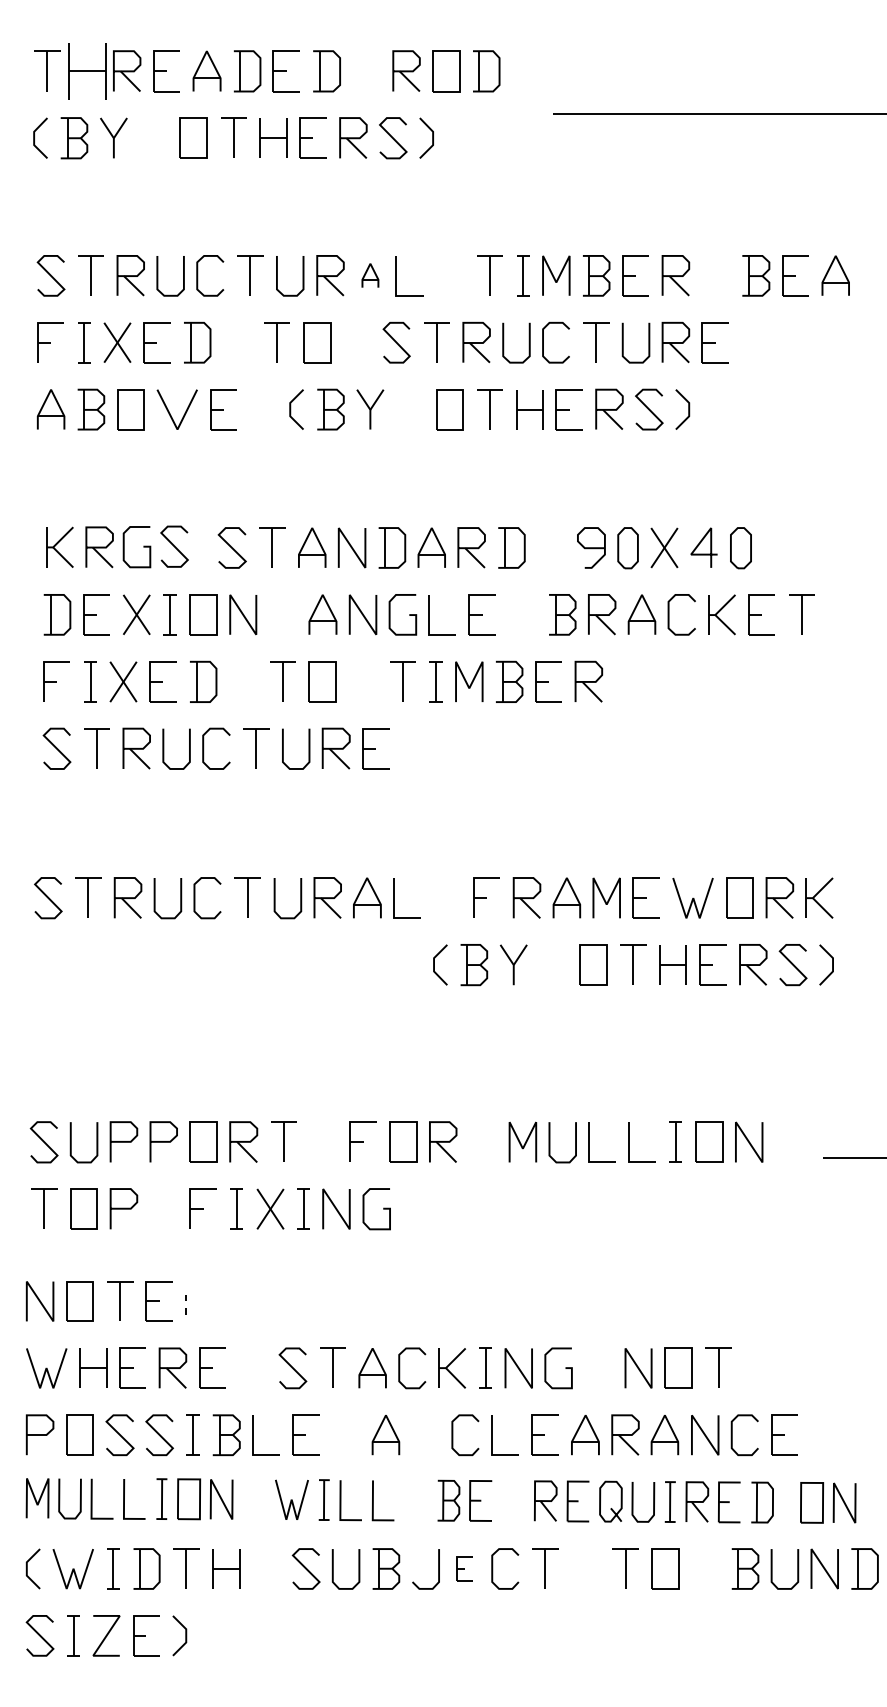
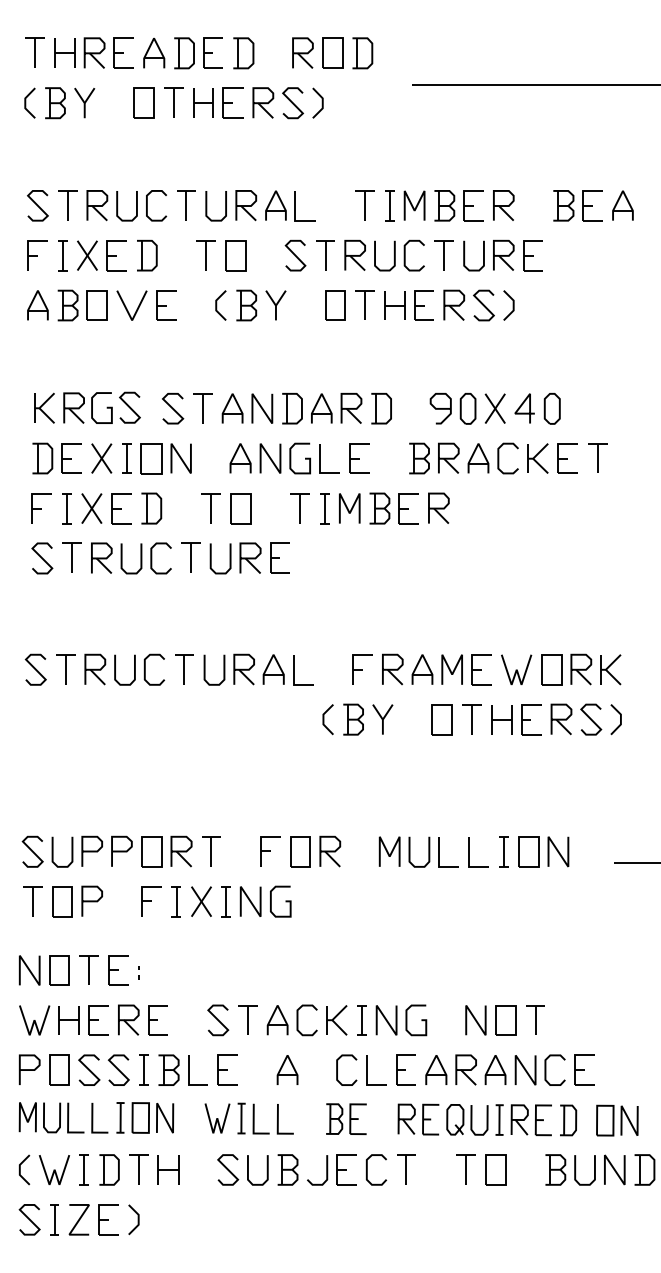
part: (87, 71) -> (65, 53), size x0.71
part: (370, 275) -> (276, 205), size x1.67
part: (464, 1568) -> (346, 1169), size x1.67

